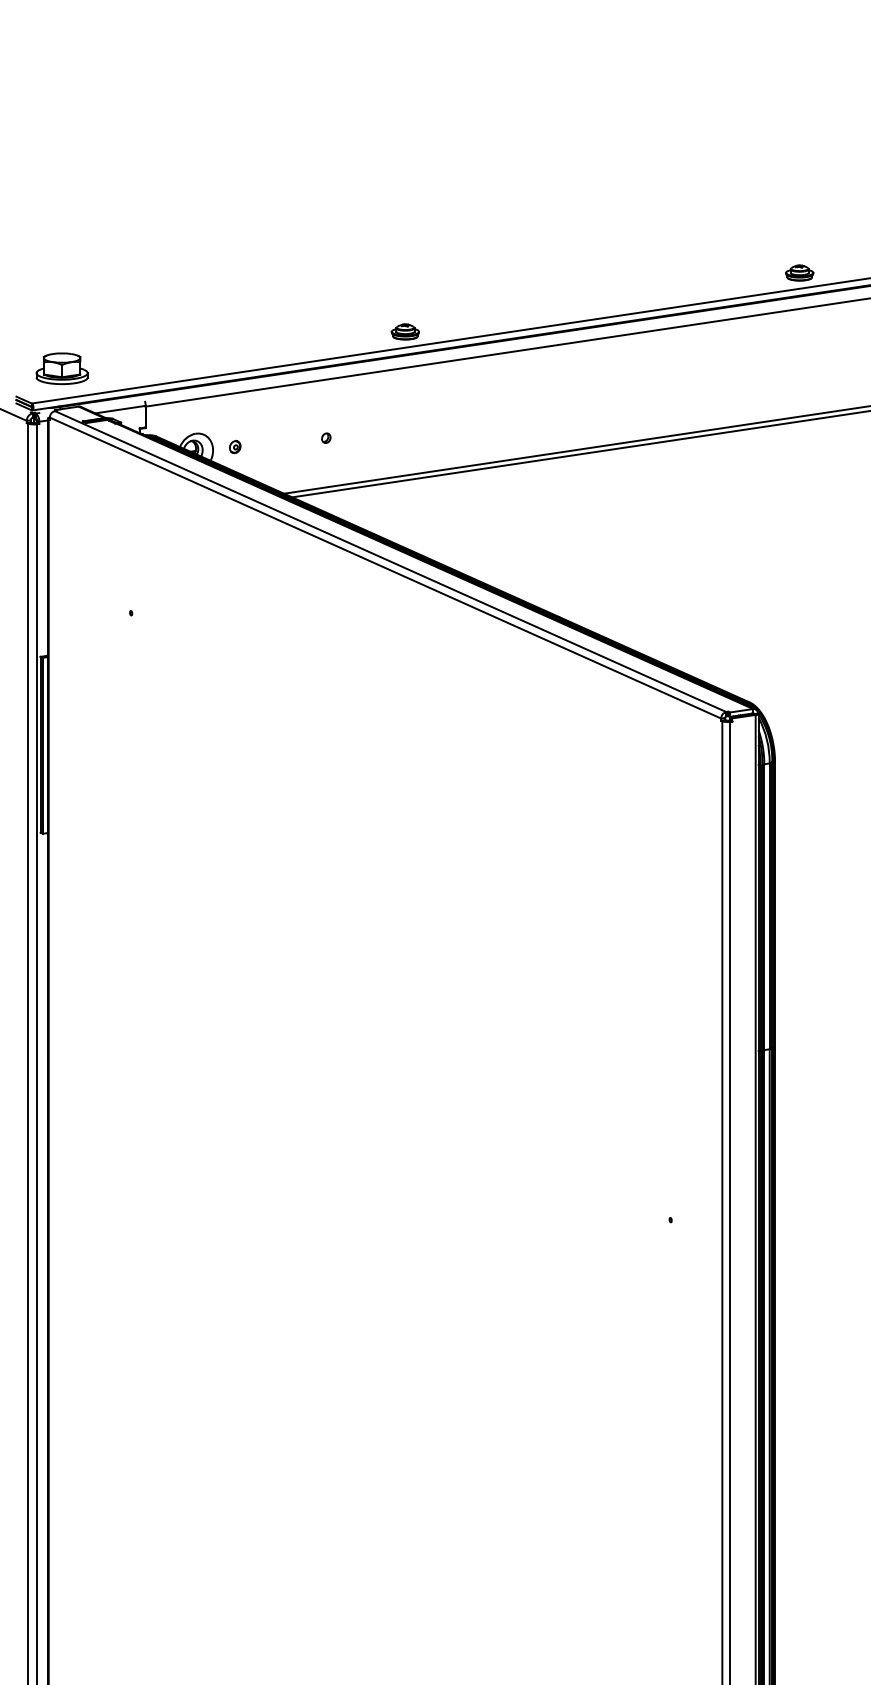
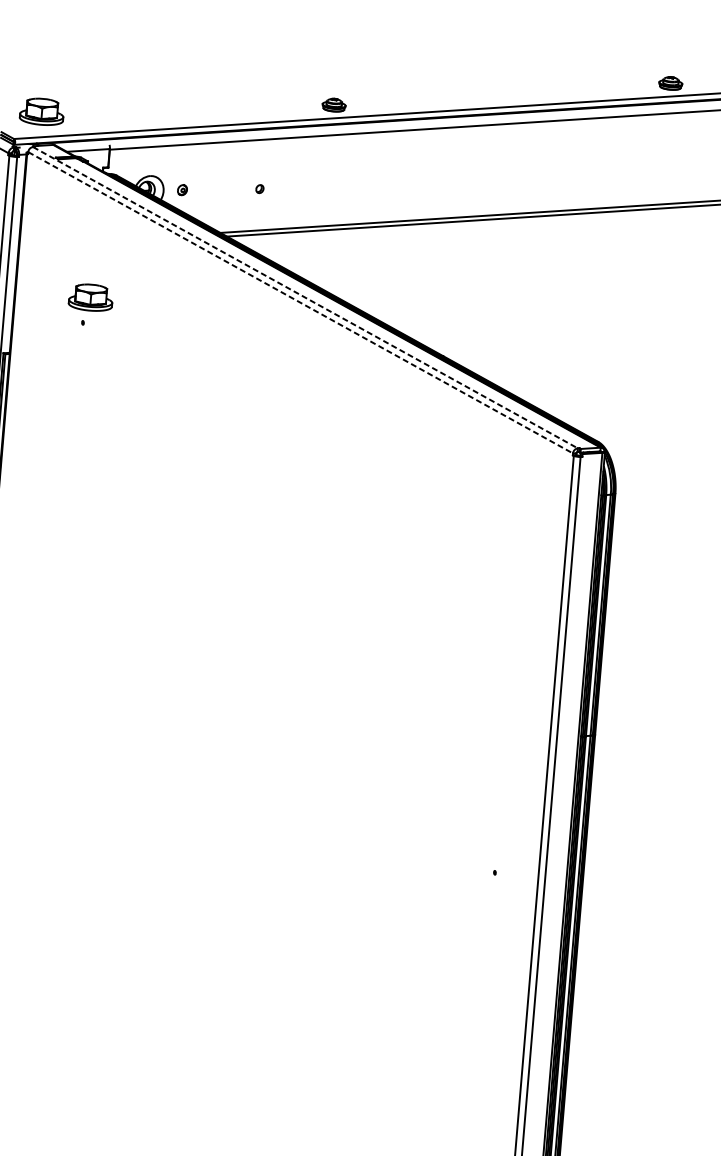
line: (390, 561) -> (305, 297), solid -> dashed
line: (385, 568) -> (300, 303), solid -> dashed
part: (137, 582) -> (90, 297), added

